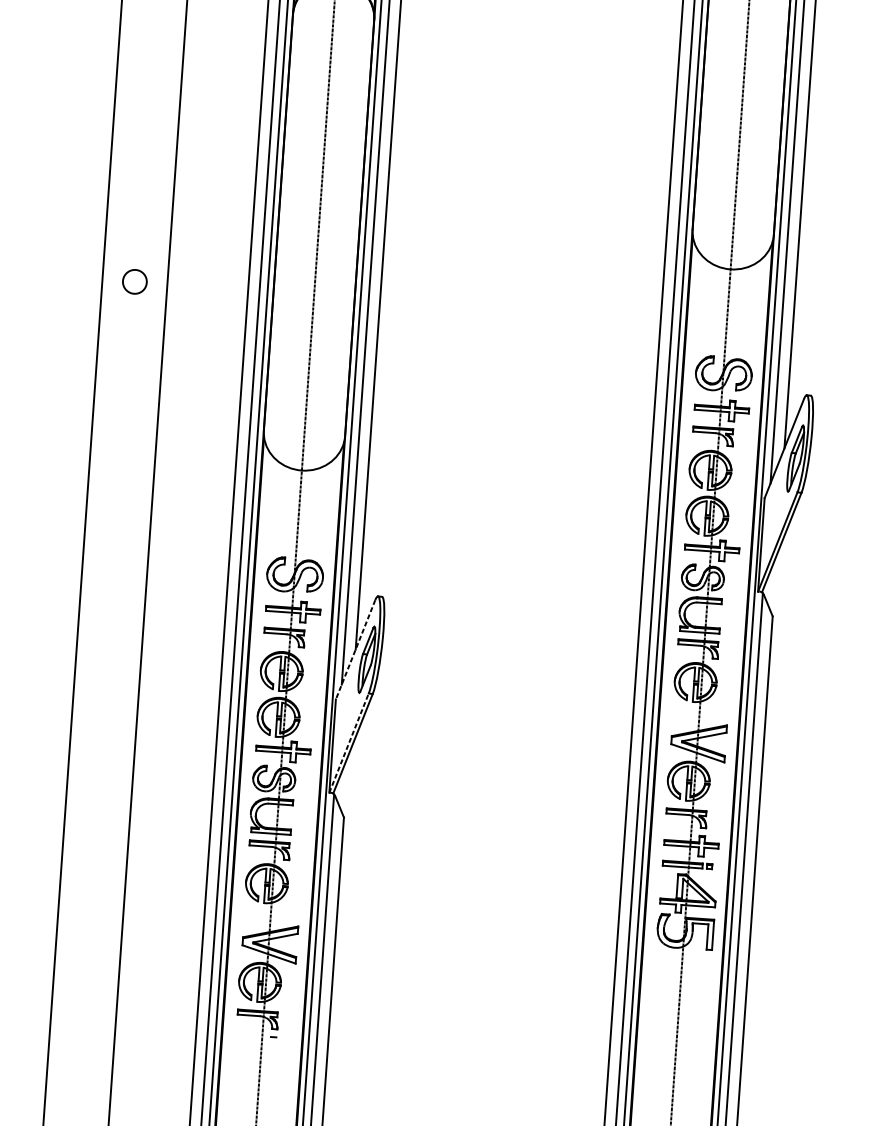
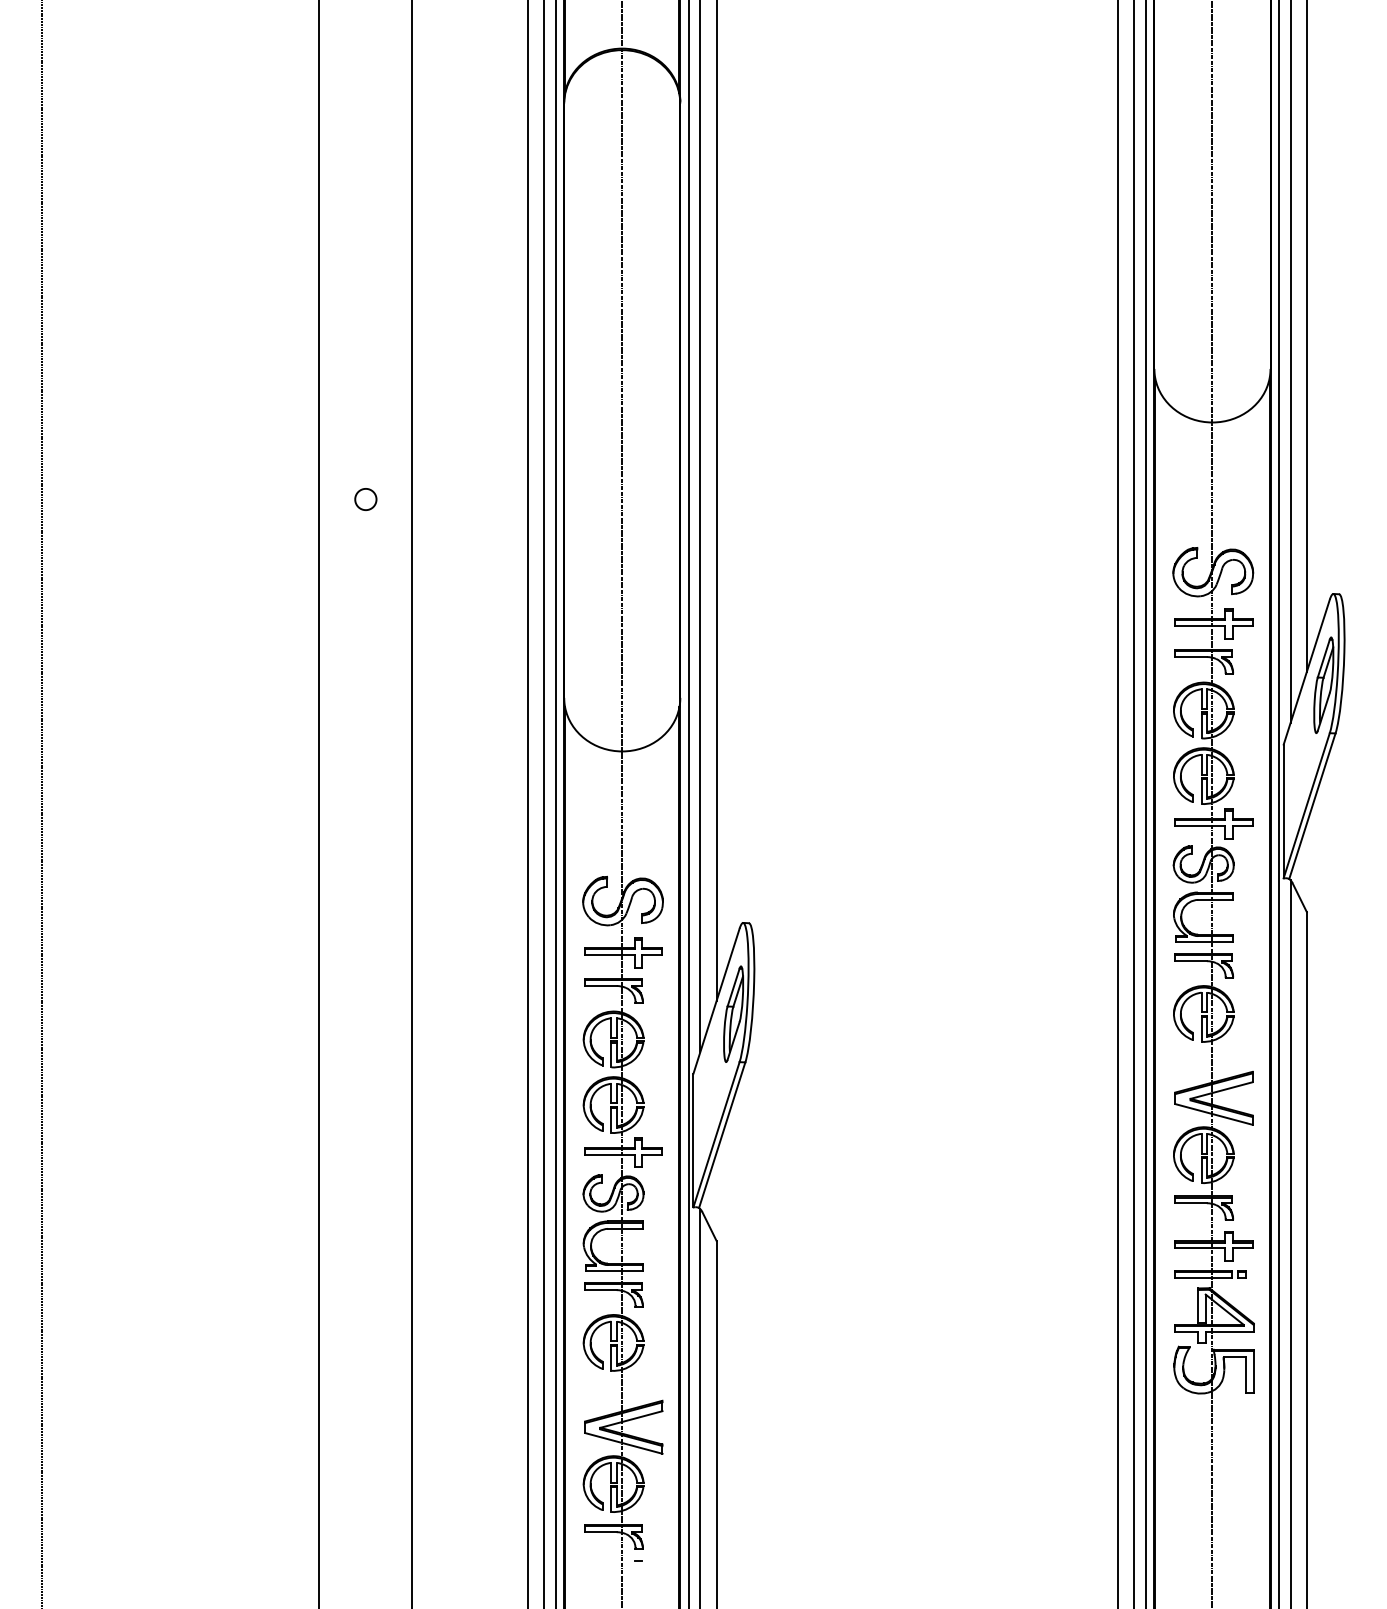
part: (134, 281) -> (365, 499), size x0.62
line: (355, 650) -> (716, 1001), dashed -> solid
line: (349, 742) -> (716, 1134), dashed -> solid

